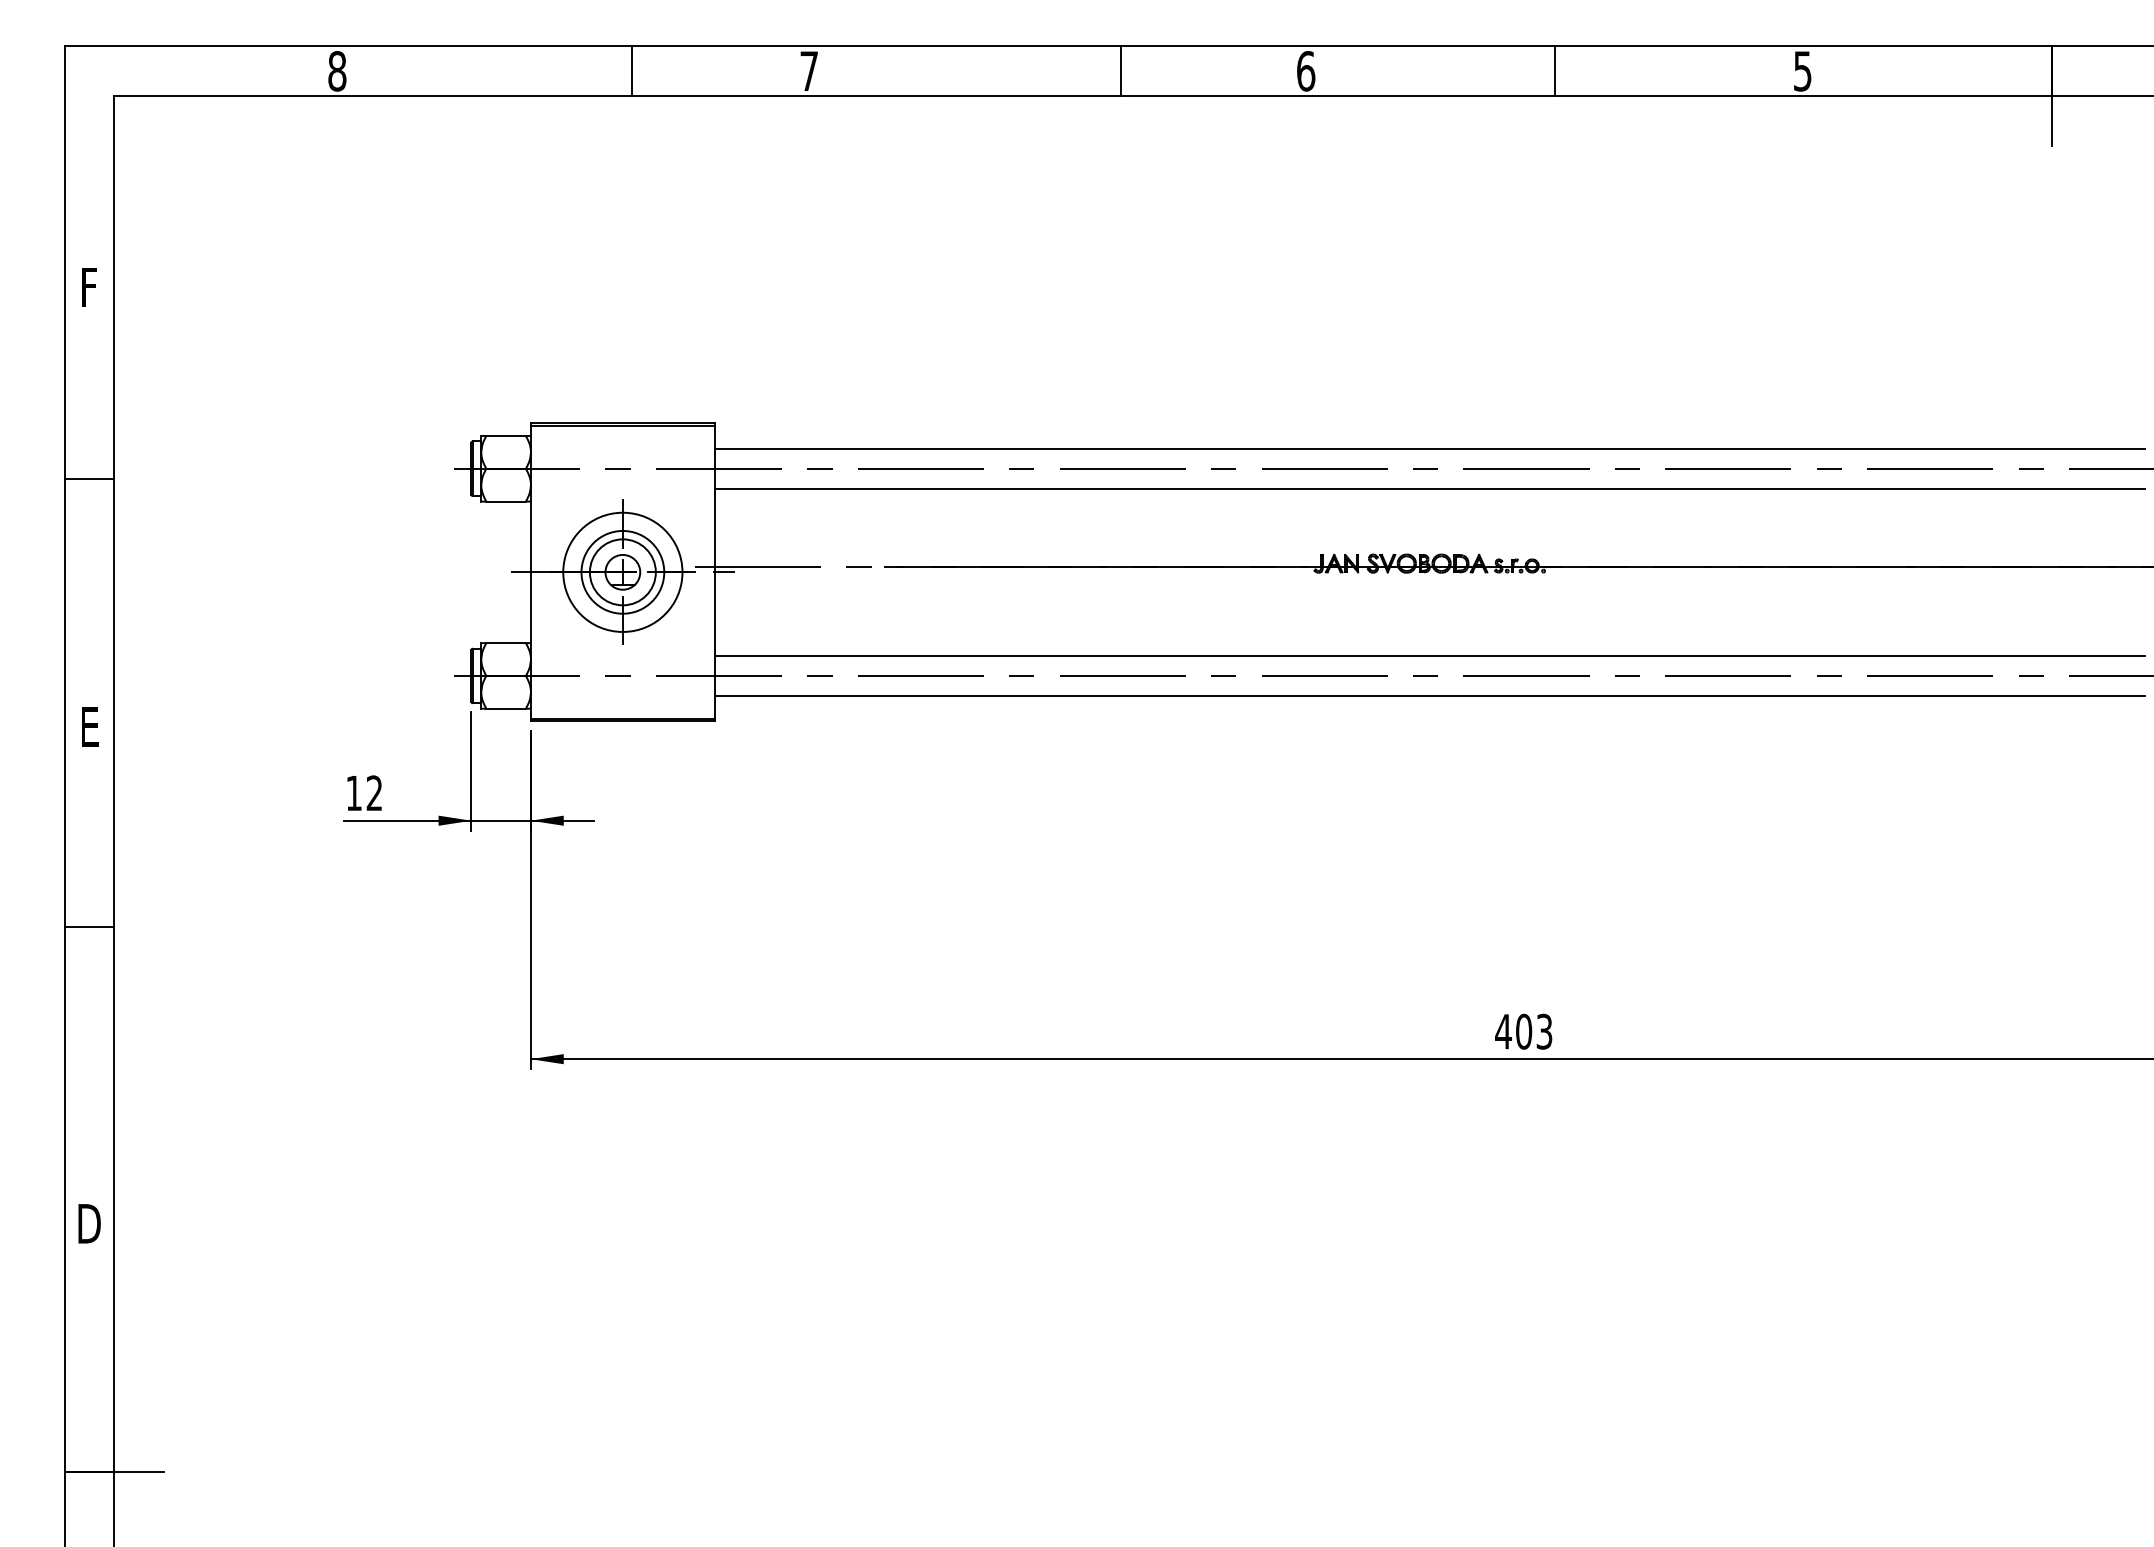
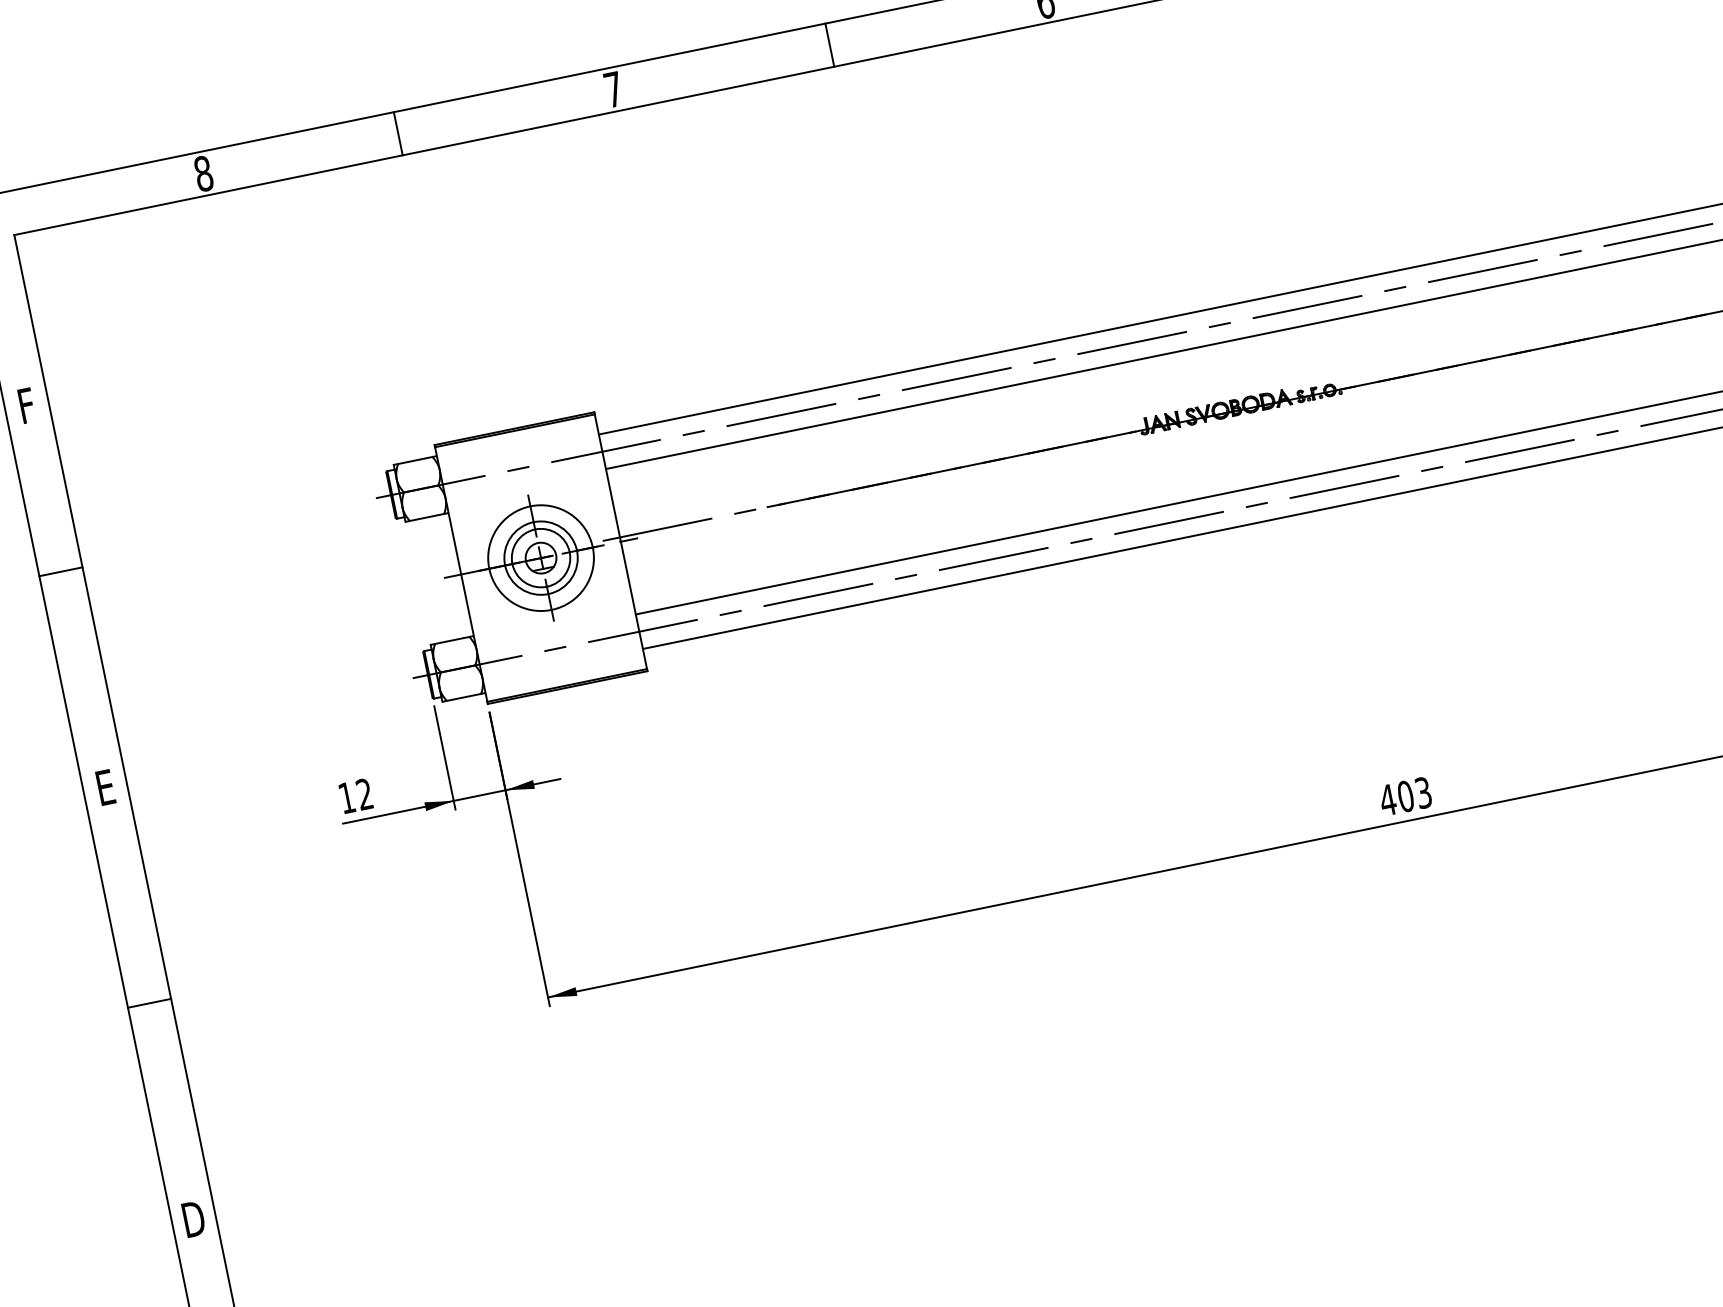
line: (632, 71) -> (398, 133), moved
line: (1121, 71) -> (830, 45), moved
line: (89, 927) -> (149, 1003), moved

